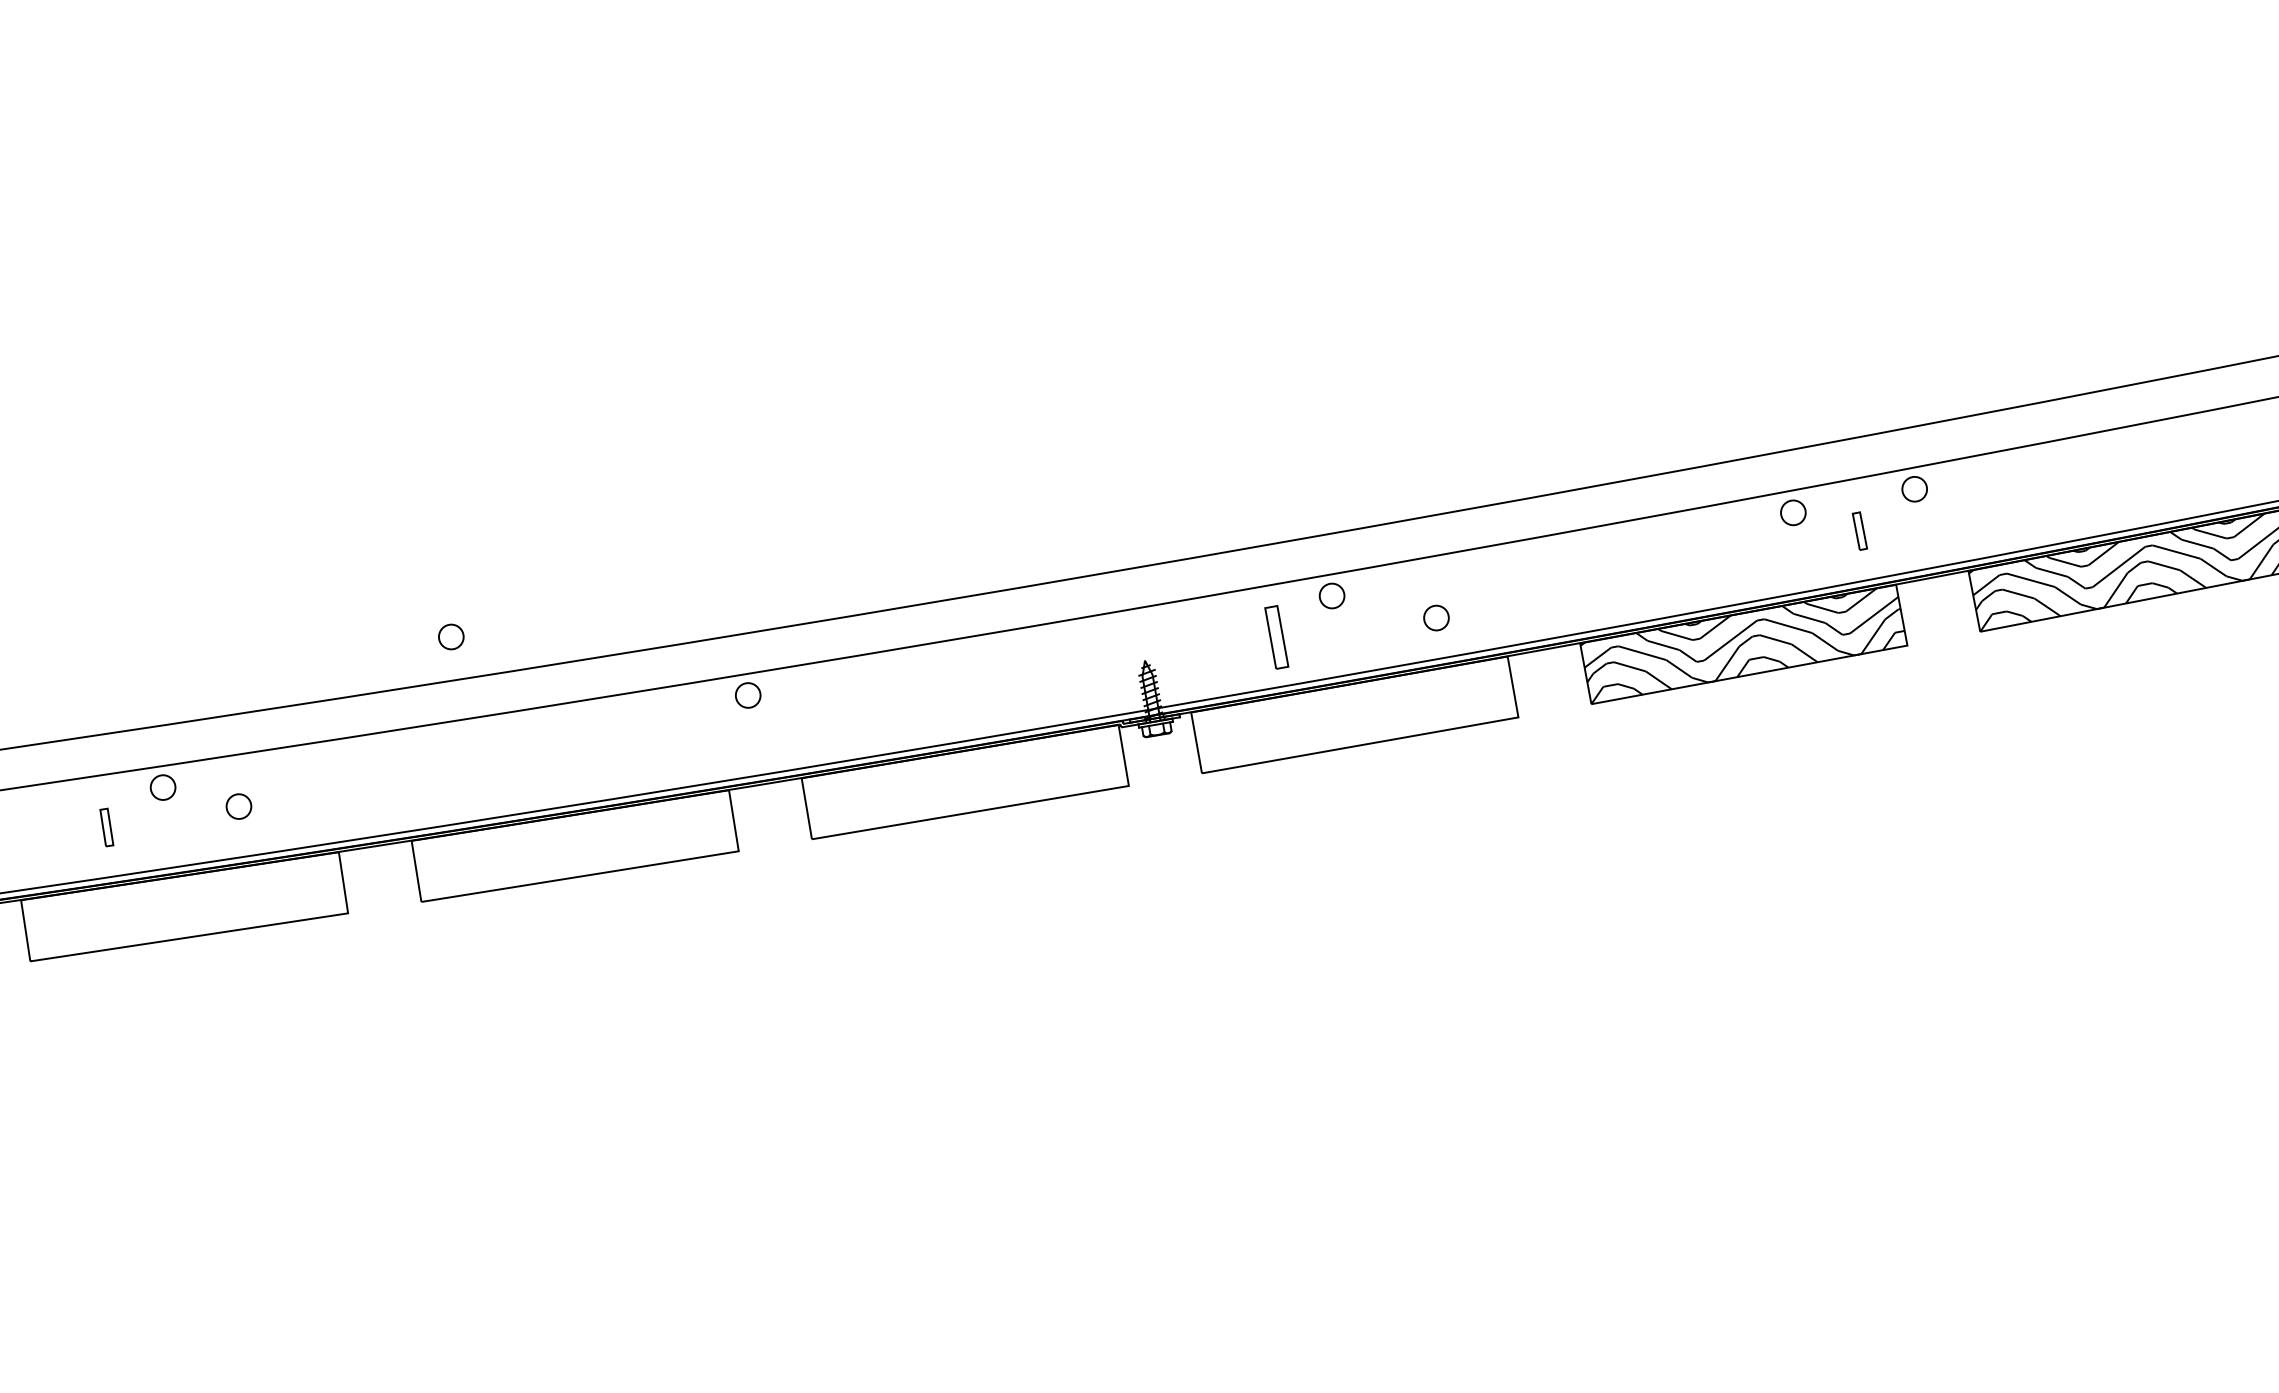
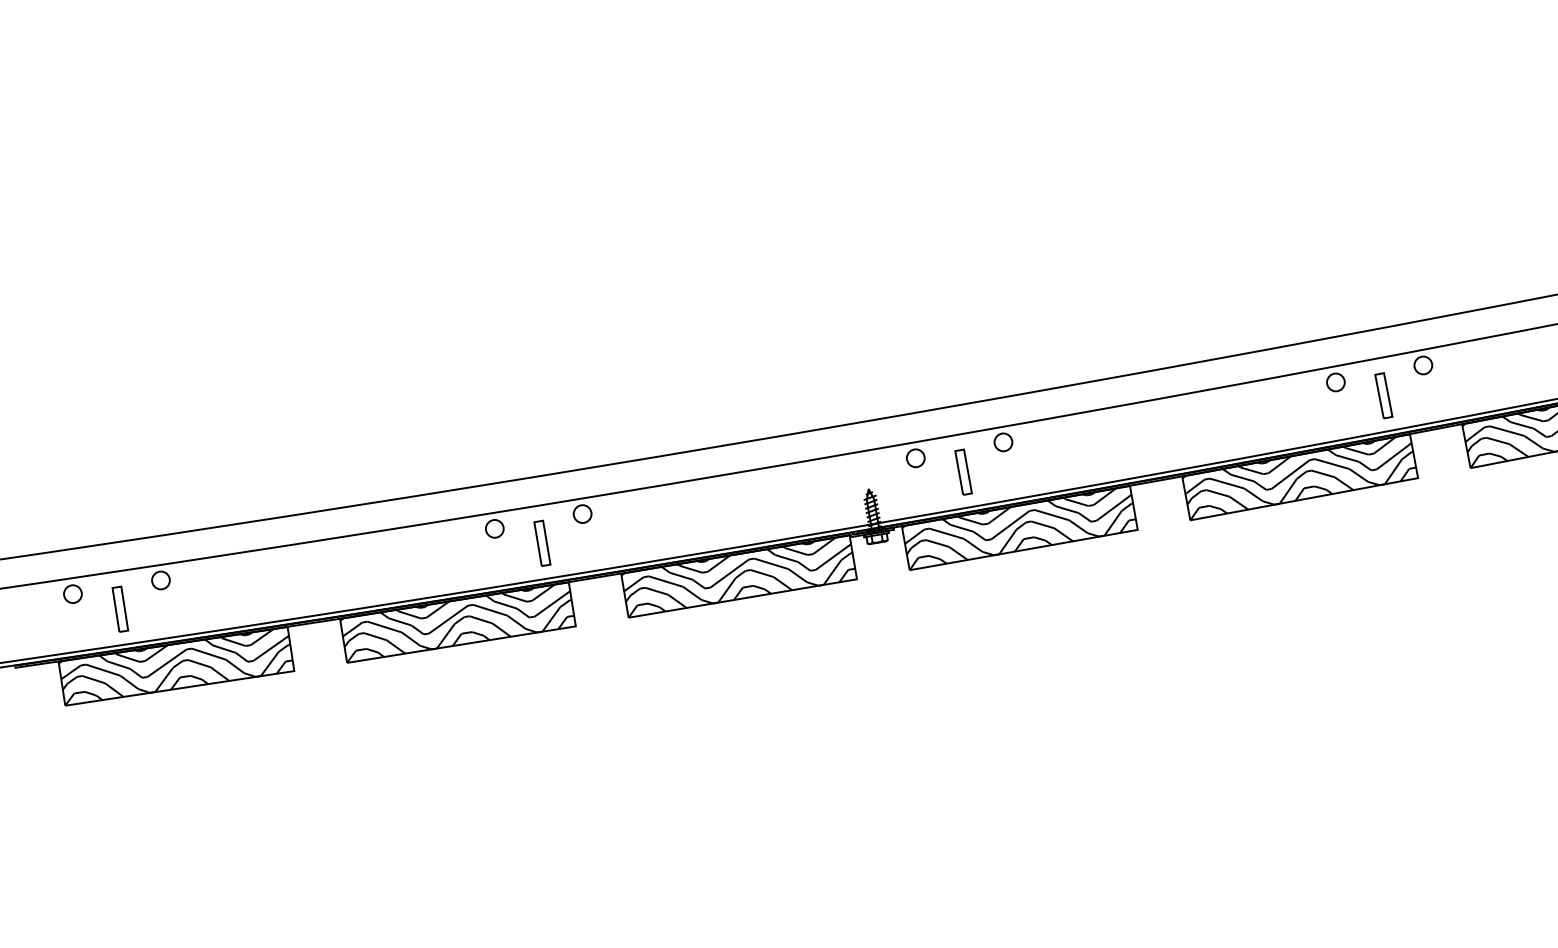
part: (1859, 530) -> (1383, 395), size x1.67
circle: (1436, 617) -> (915, 457), moved
circle: (451, 636) -> (494, 528), moved
hatch: (1353, 716) -> (1018, 529), added
part: (692, 735) -> (542, 542), added
hatch: (964, 783) -> (738, 577), added
circle: (238, 806) -> (72, 594), moved
part: (106, 827) -> (120, 609), size x1.67
hatch: (574, 847) -> (457, 623), added
hatch: (183, 908) -> (175, 667), added

